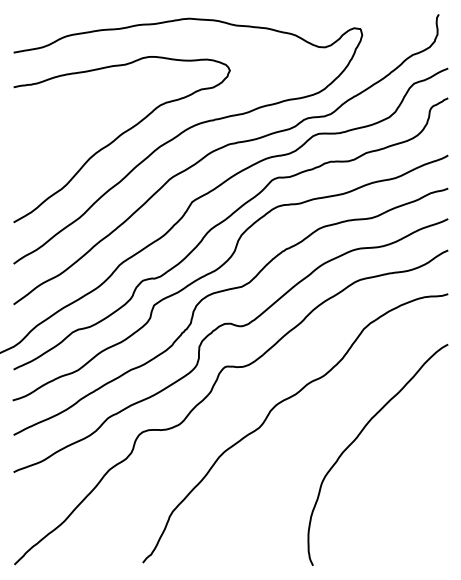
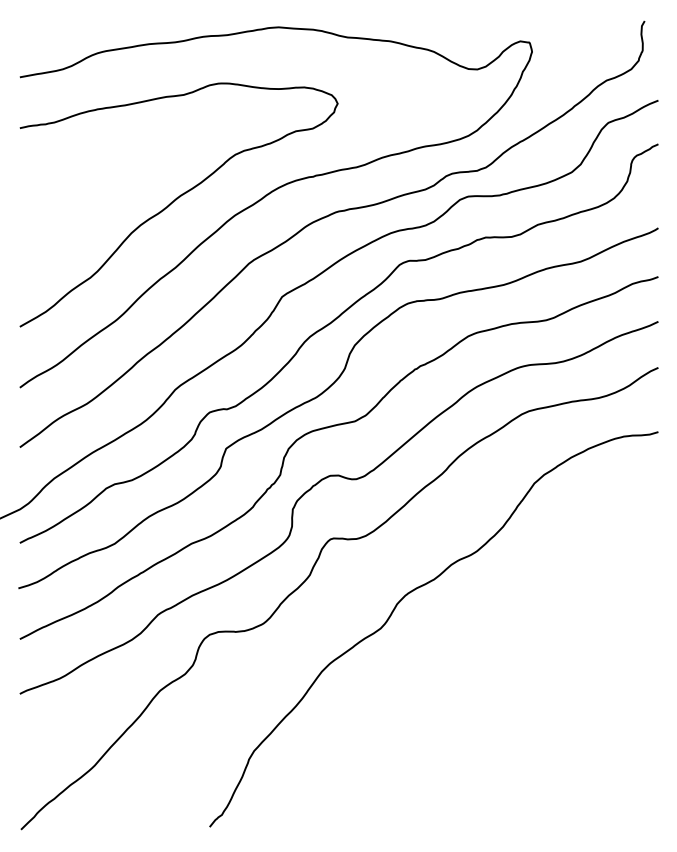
curve: (358, 437) -> (526, 642), removed

